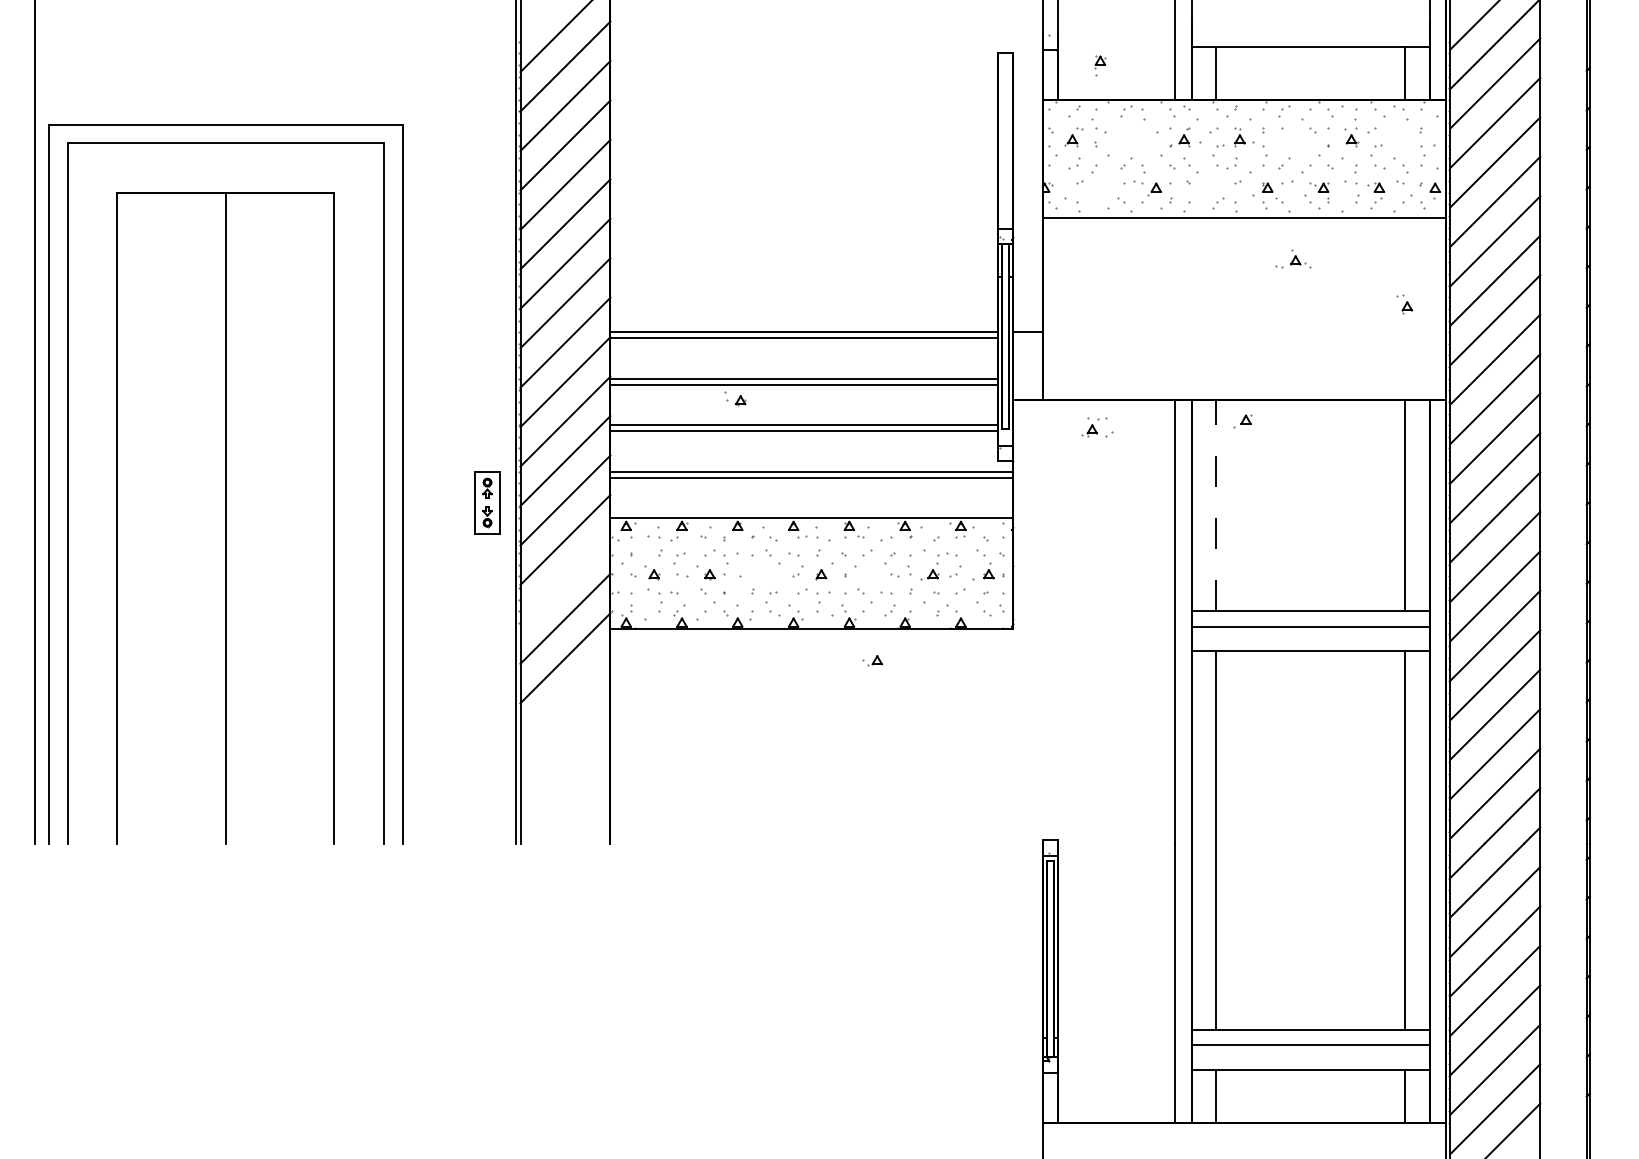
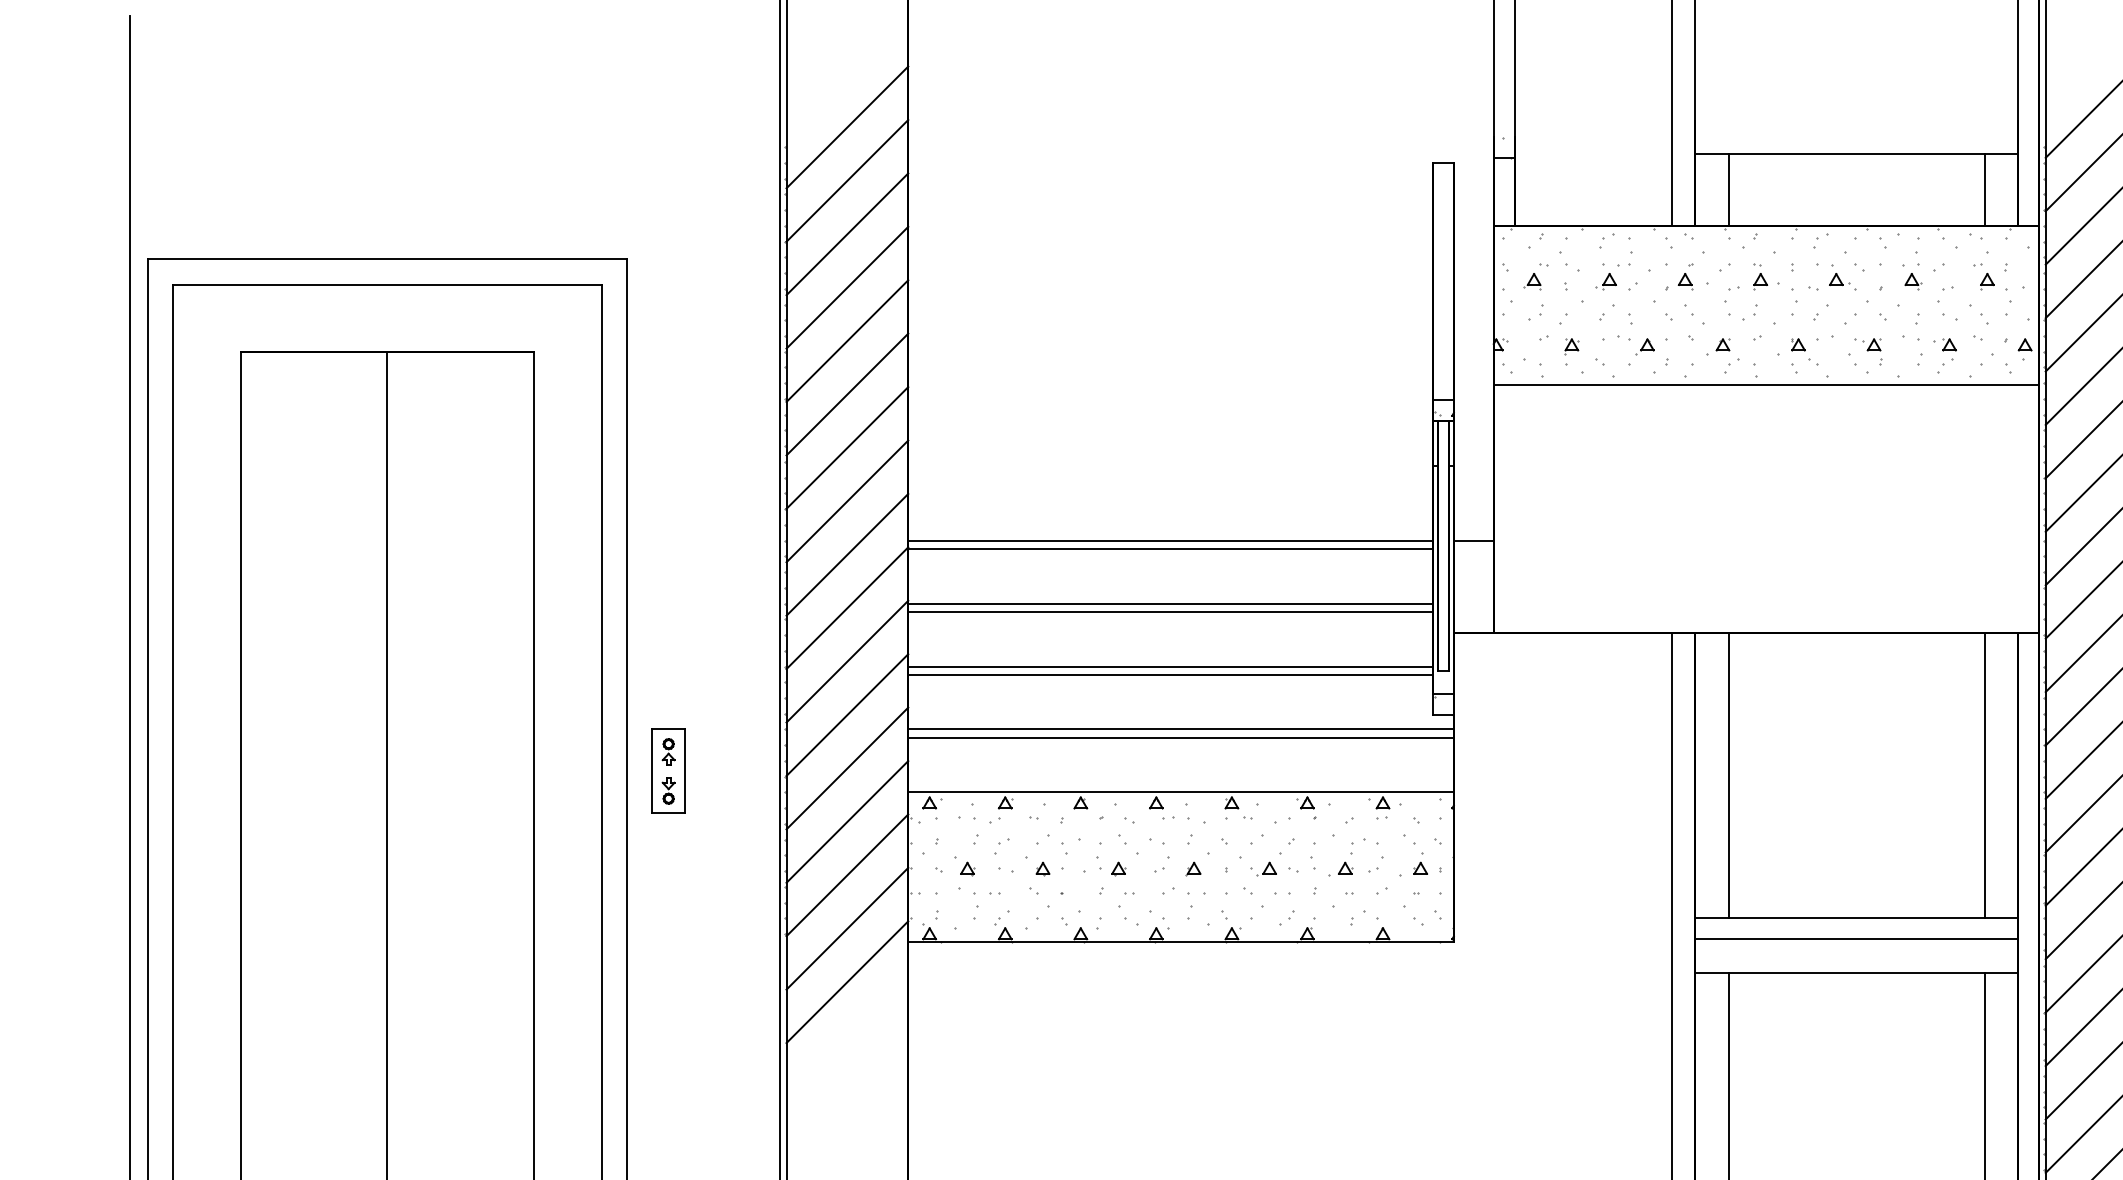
part: (1100, 65) -> (1571, 351), moved
part: (1293, 258) -> (1833, 276), moved
part: (1404, 304) -> (1983, 276), moved
part: (735, 398) -> (1111, 865), moved
part: (1242, 421) -> (1718, 347), moved
part: (1097, 427) -> (1616, 276), moved
part: (487, 502) -> (668, 771), moved
line: (1216, 505) -> (1729, 775), dashed -> solid
line: (565, 579) -> (847, 875), added
part: (872, 660) -> (1263, 868), moved

